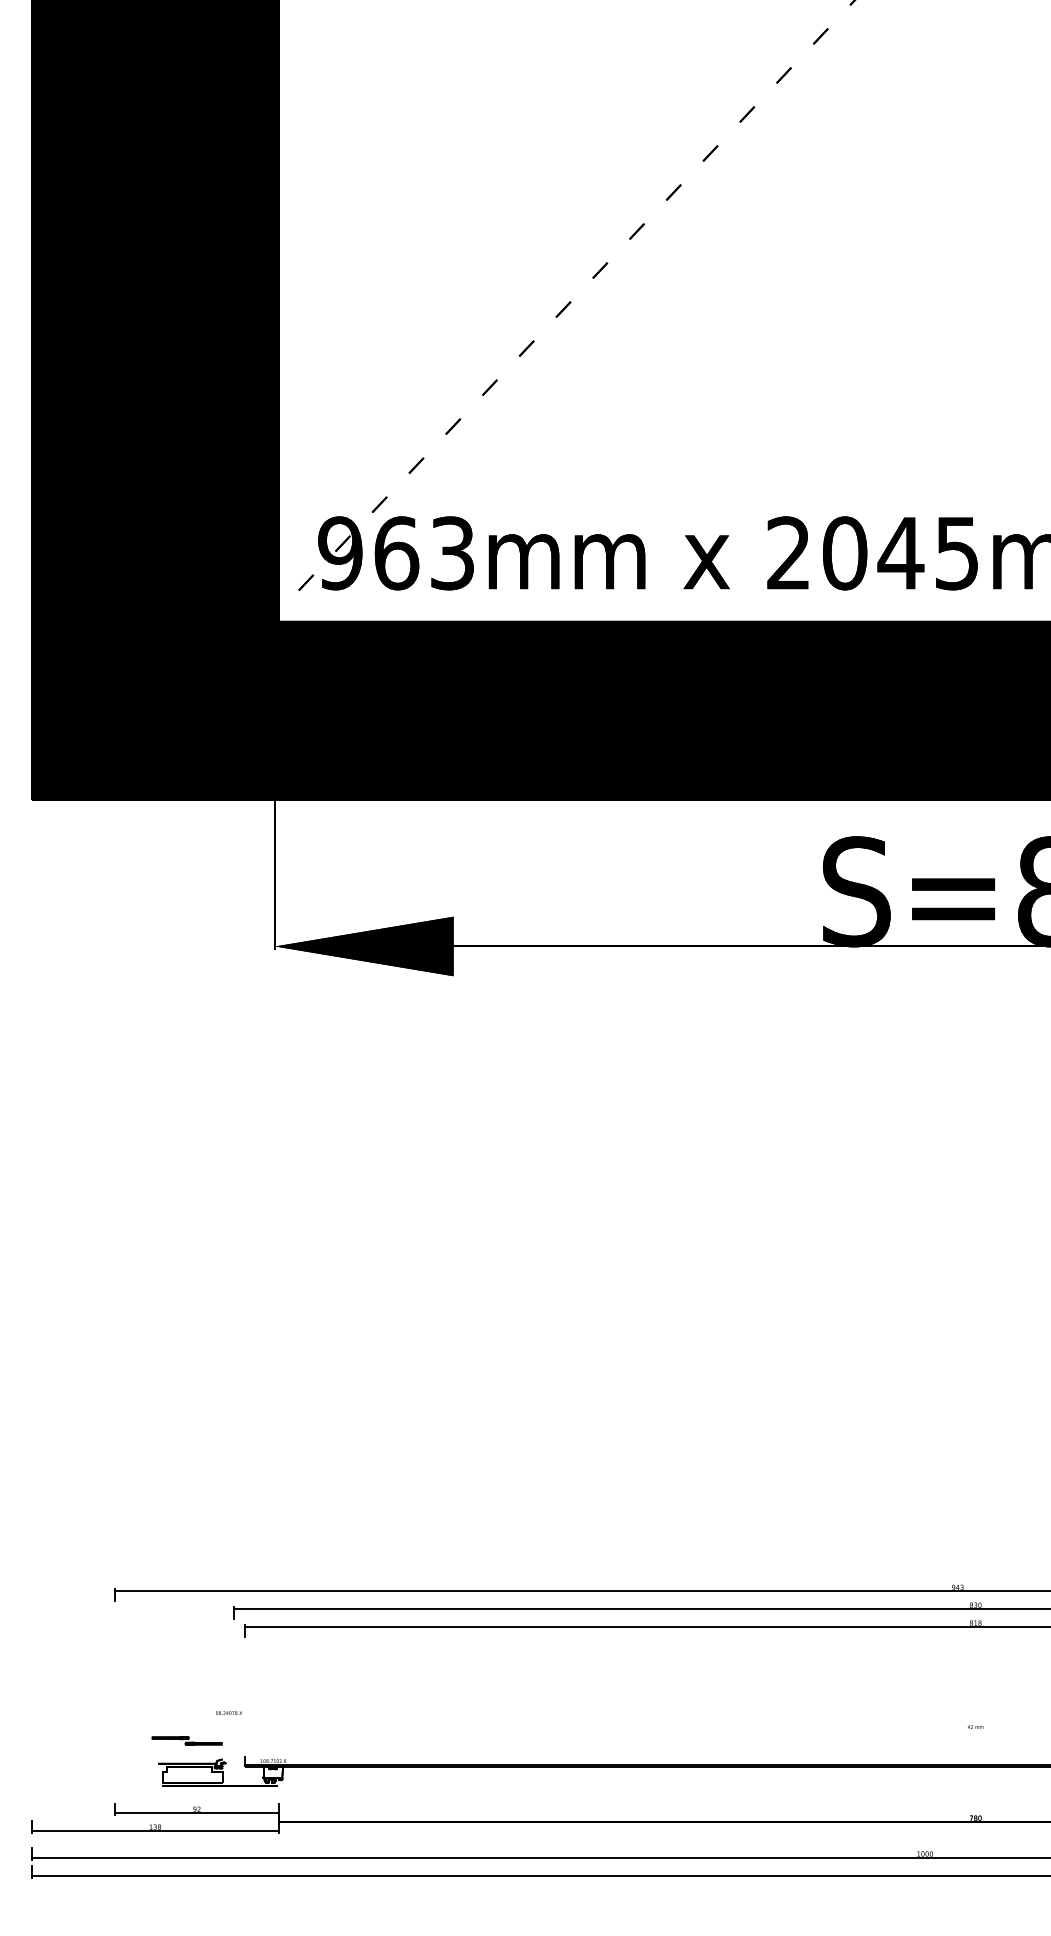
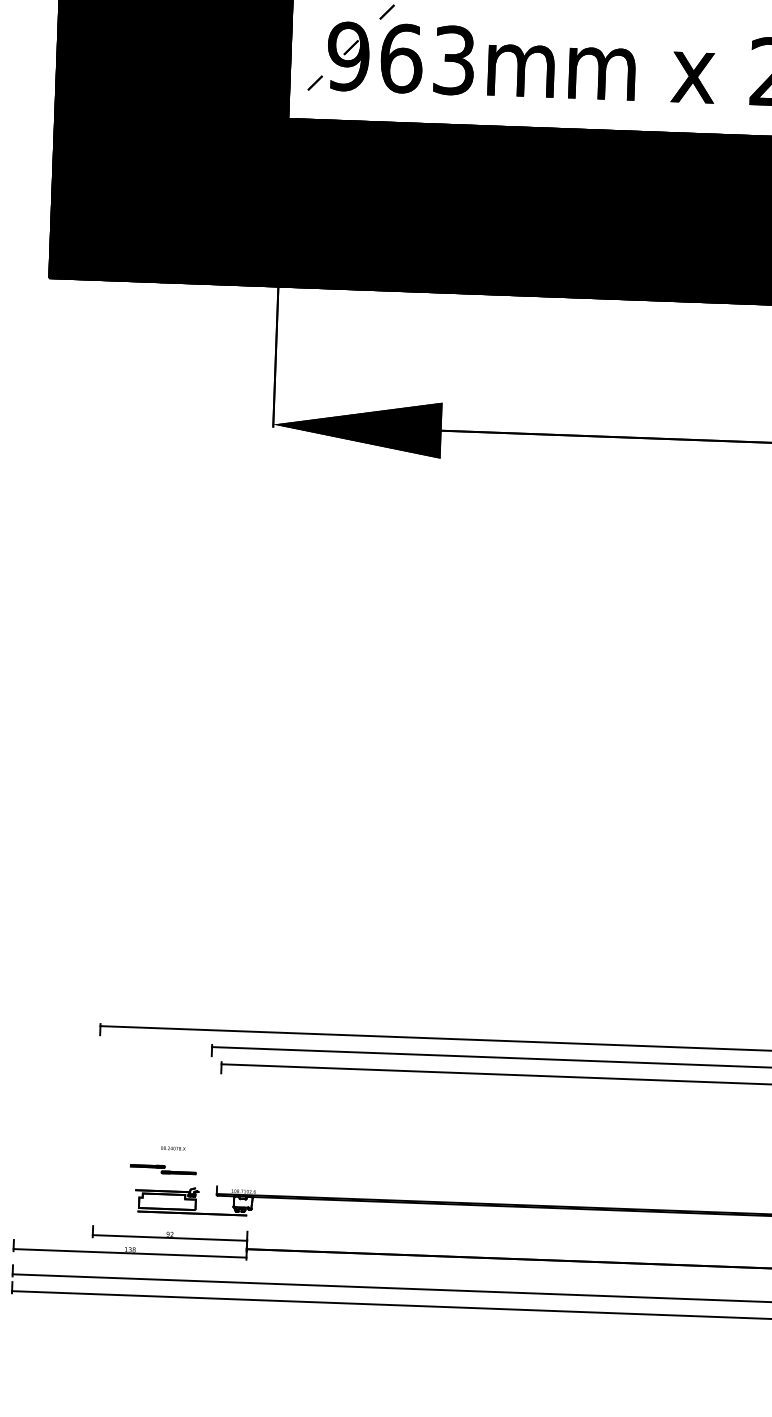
text: (228, 1712) -> (172, 1147), moved

